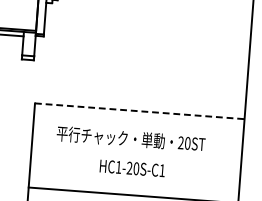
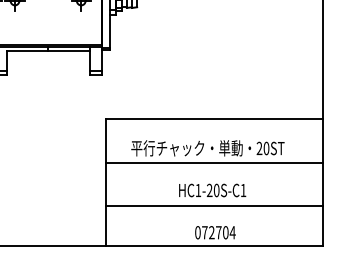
line: (140, 111) -> (215, 119), dashed -> solid
line: (136, 153) -> (214, 162), added
text: (132, 168) -> (212, 190), moved

